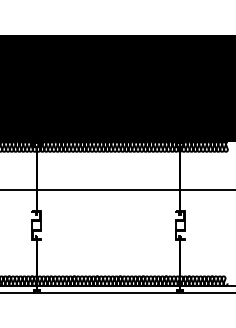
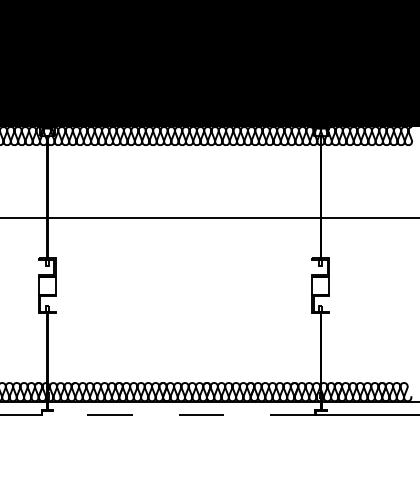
line: (105, 293) -> (178, 415), solid -> dashed

